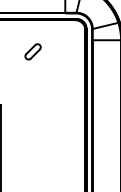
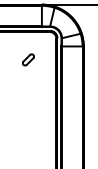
part: (33, 51) -> (28, 59), moved

